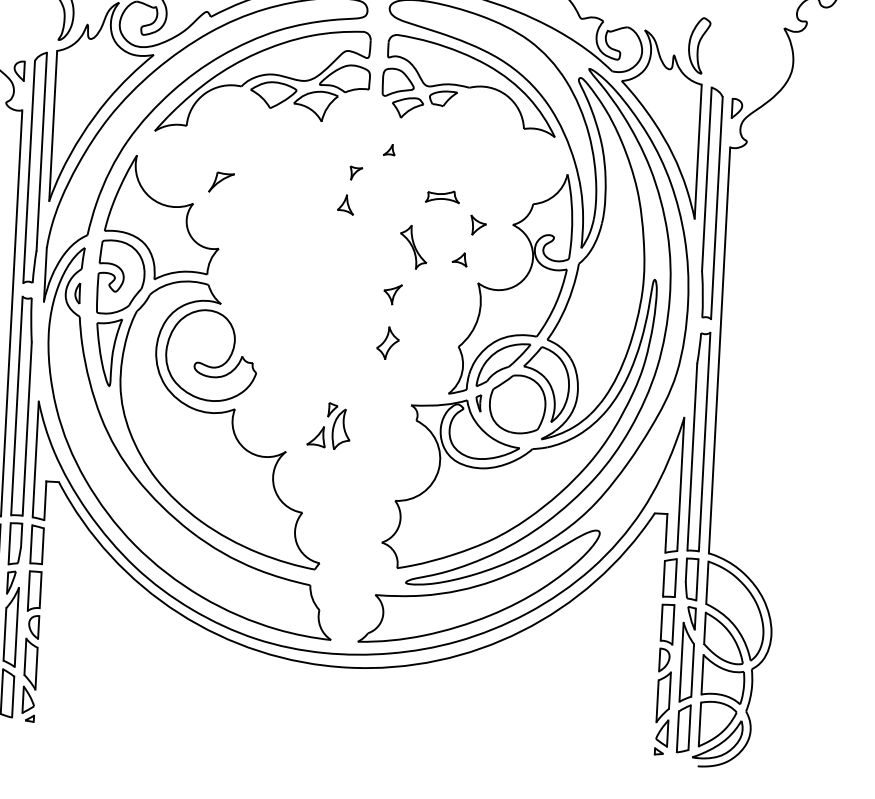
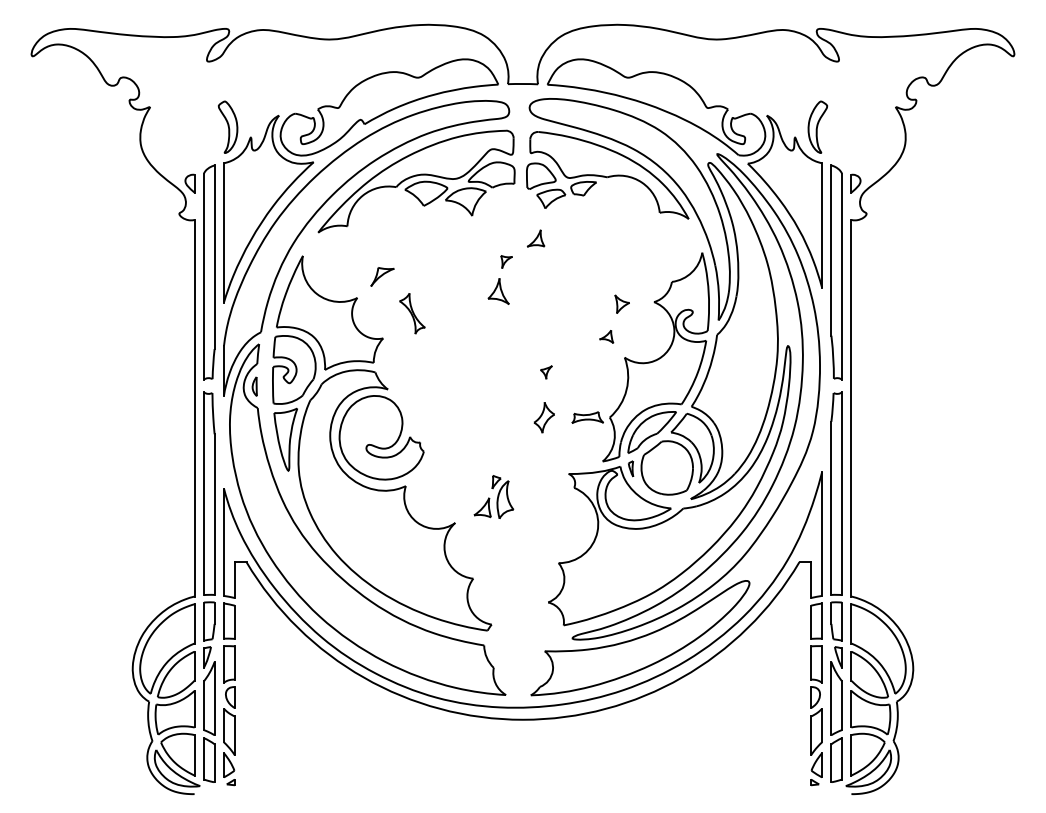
part: (389, 149) -> (536, 238), size x1.6
part: (442, 196) -> (587, 417), moved
part: (345, 204) -> (498, 291), size x1.4
part: (413, 247) -> (412, 313), moved
part: (392, 294) -> (546, 372), size x0.7

